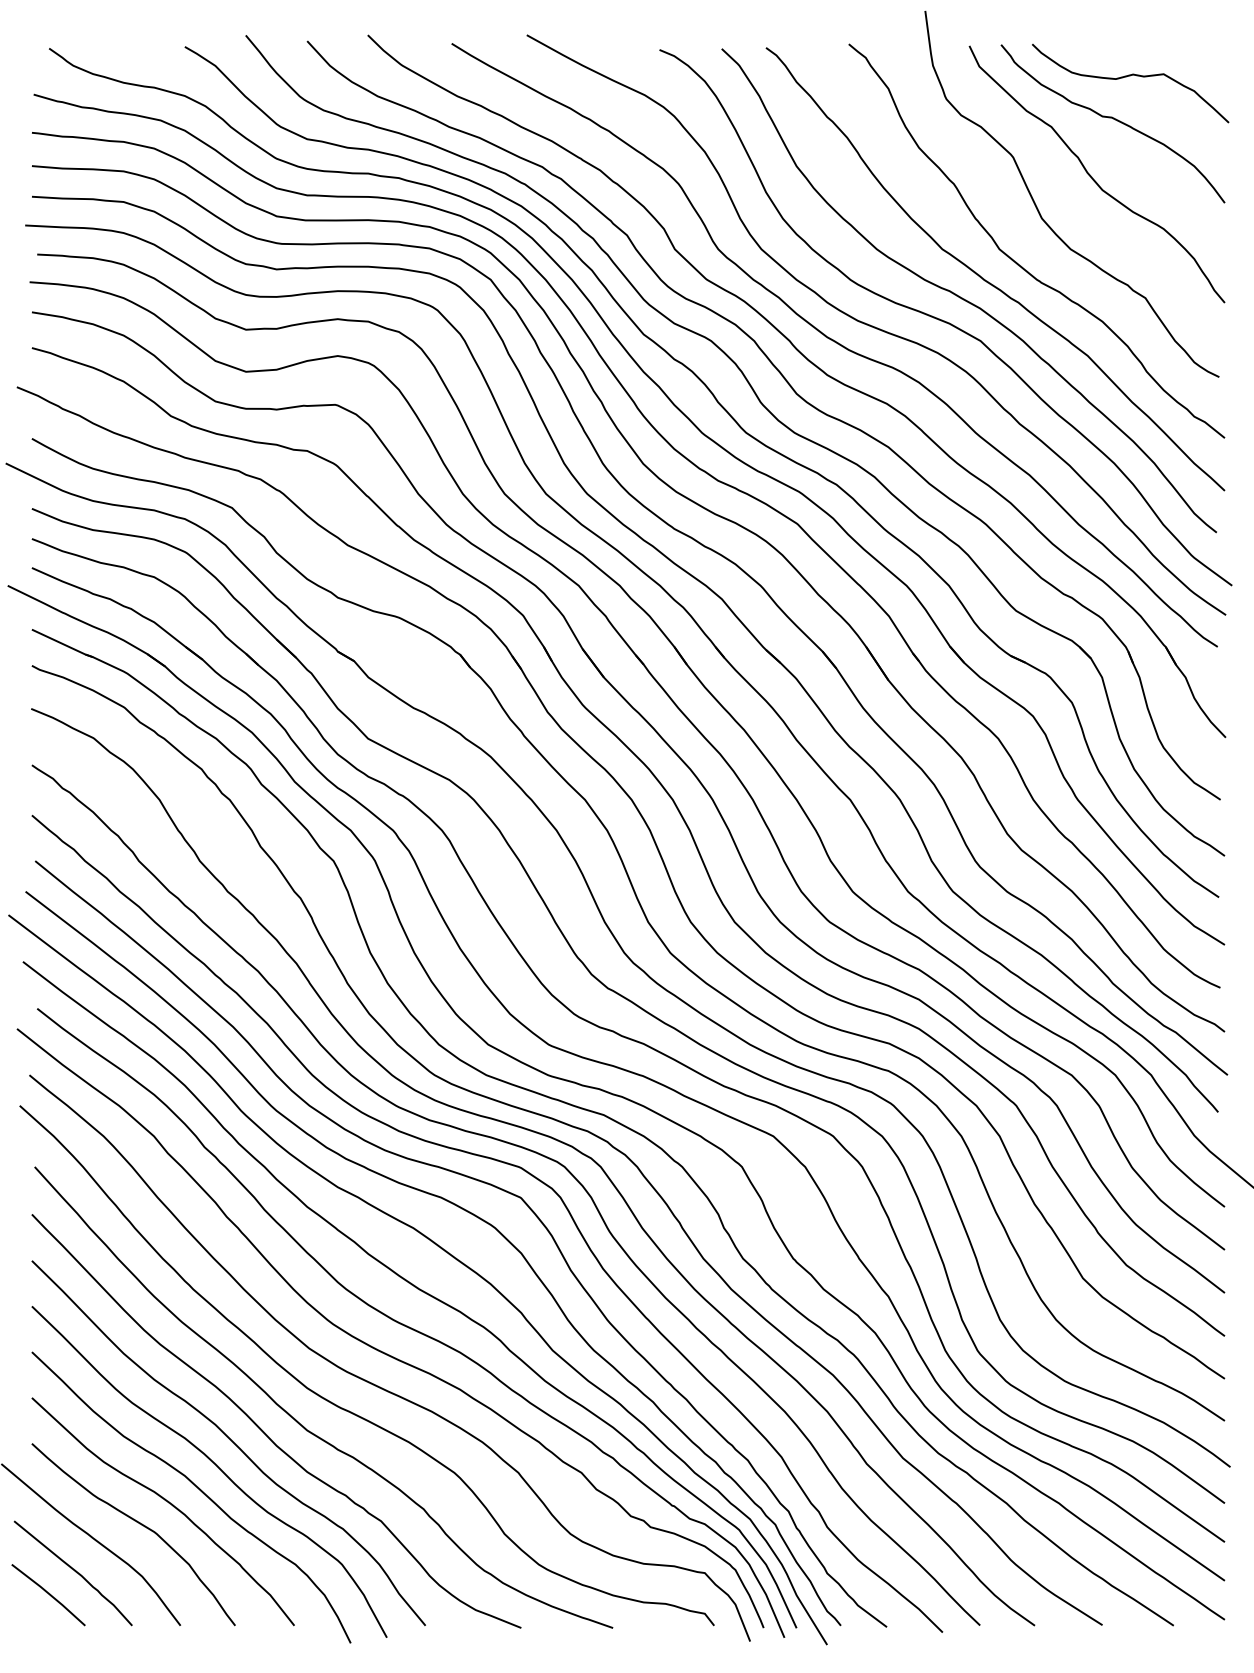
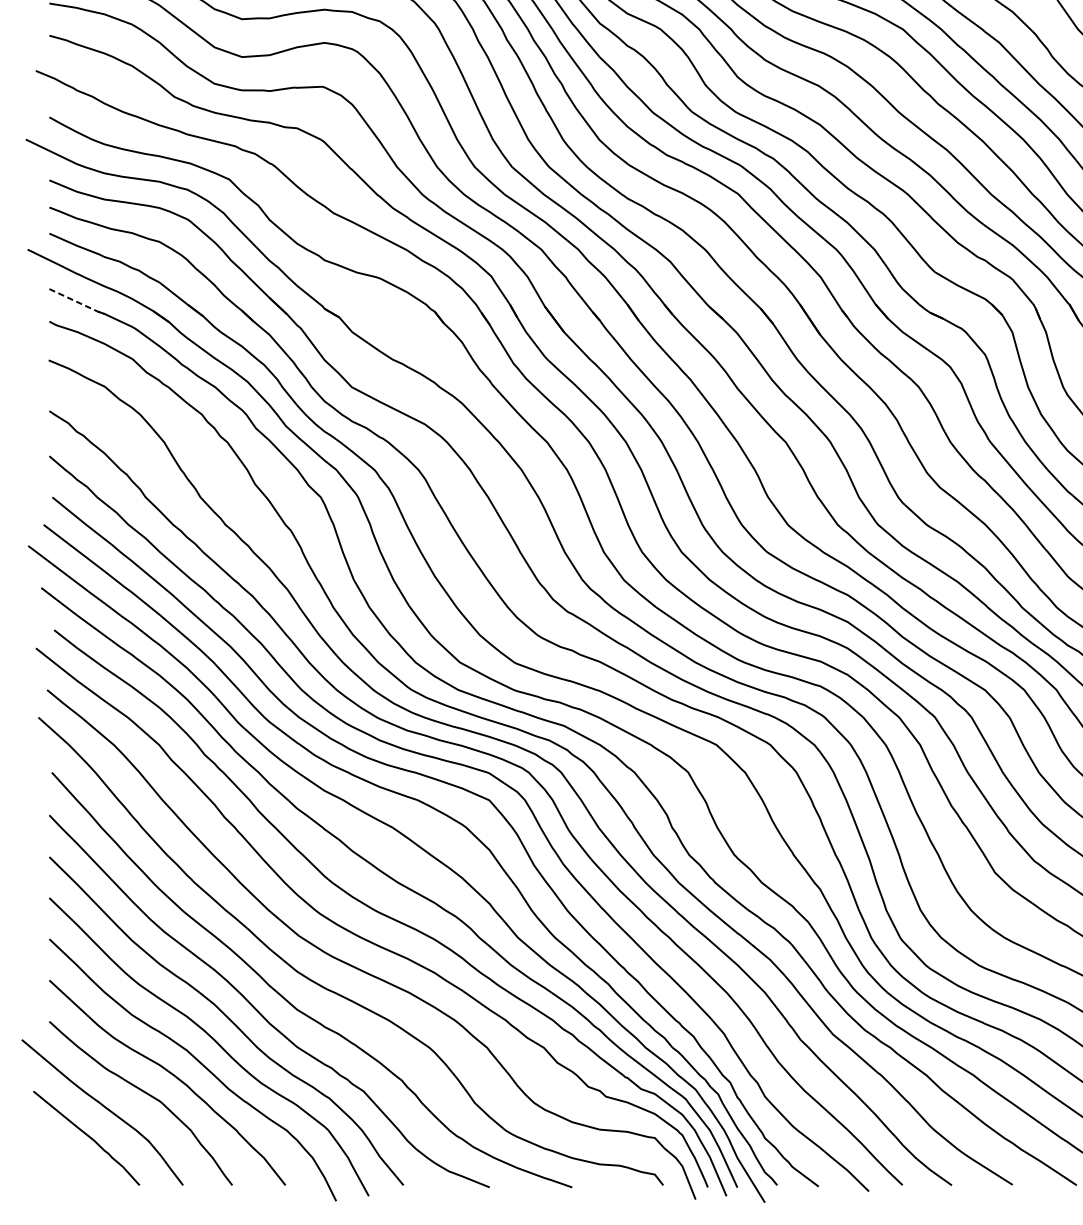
line: (63, 644) -> (77, 302), solid -> dashed
line: (48, 1594) -> (64, 1157), removed

